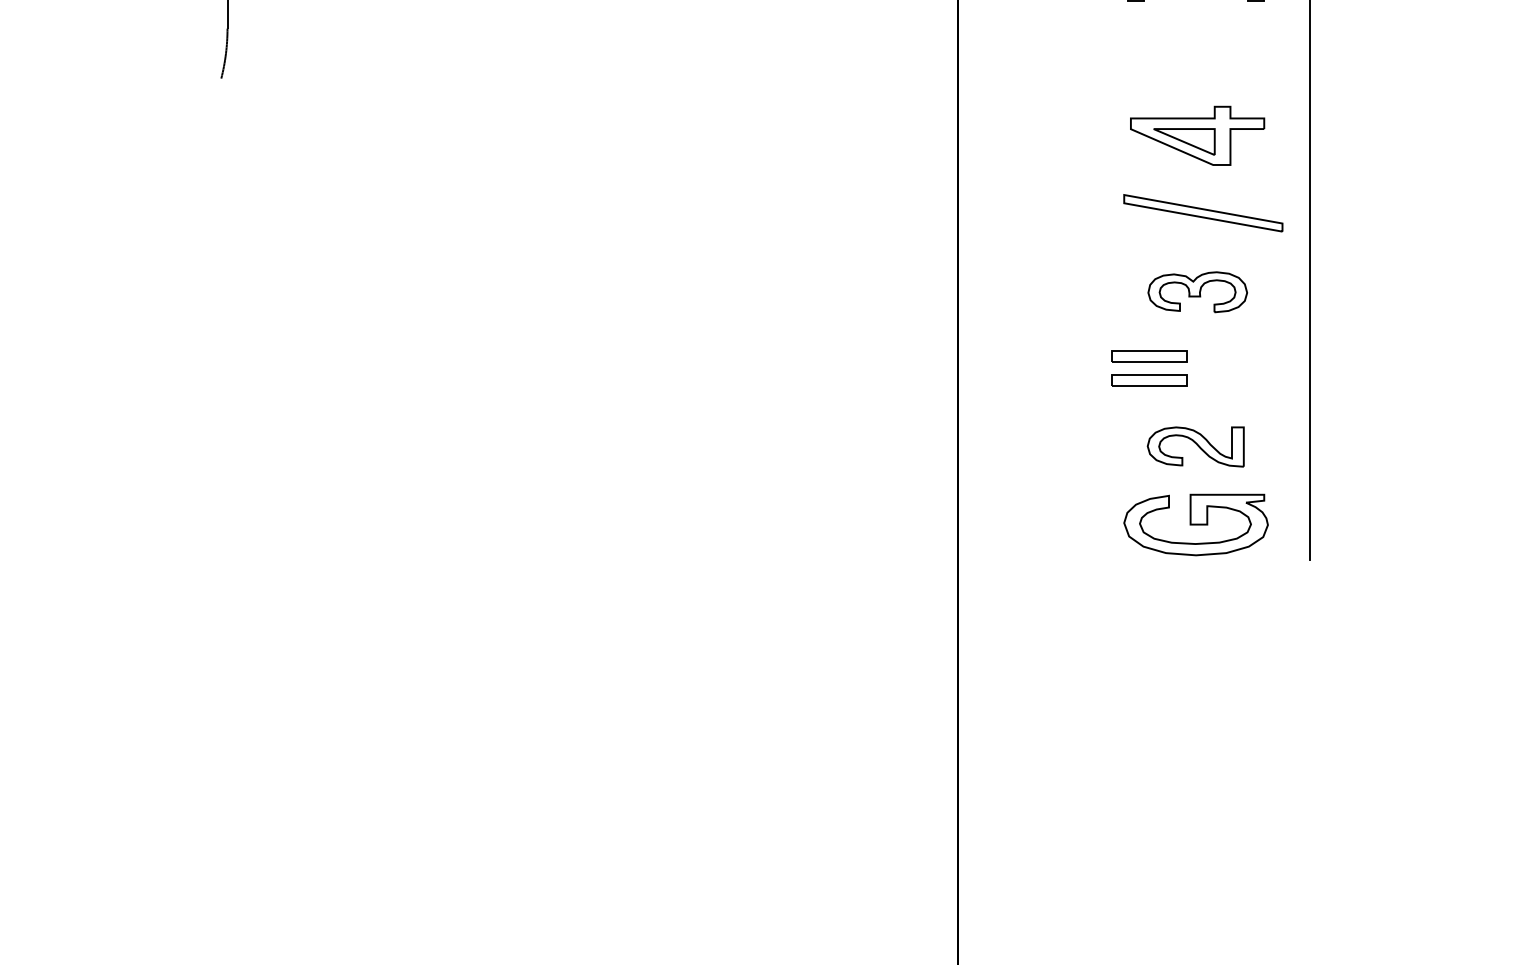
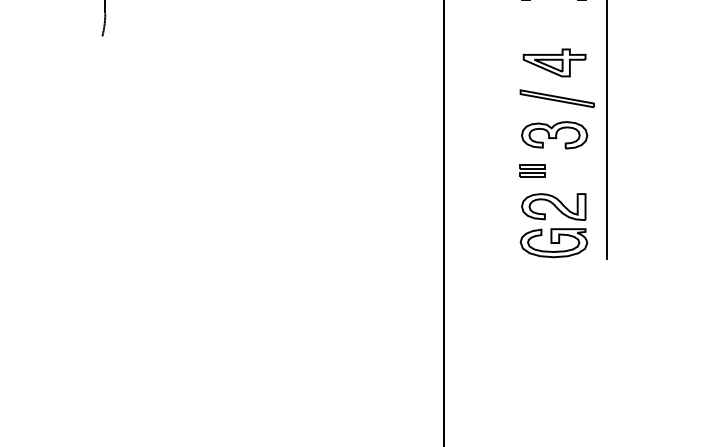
part: (1197, 292) -> (554, 135), size x1.43
part: (1149, 368) -> (532, 170), size x0.71
part: (1195, 445) -> (553, 206), size x1.43

